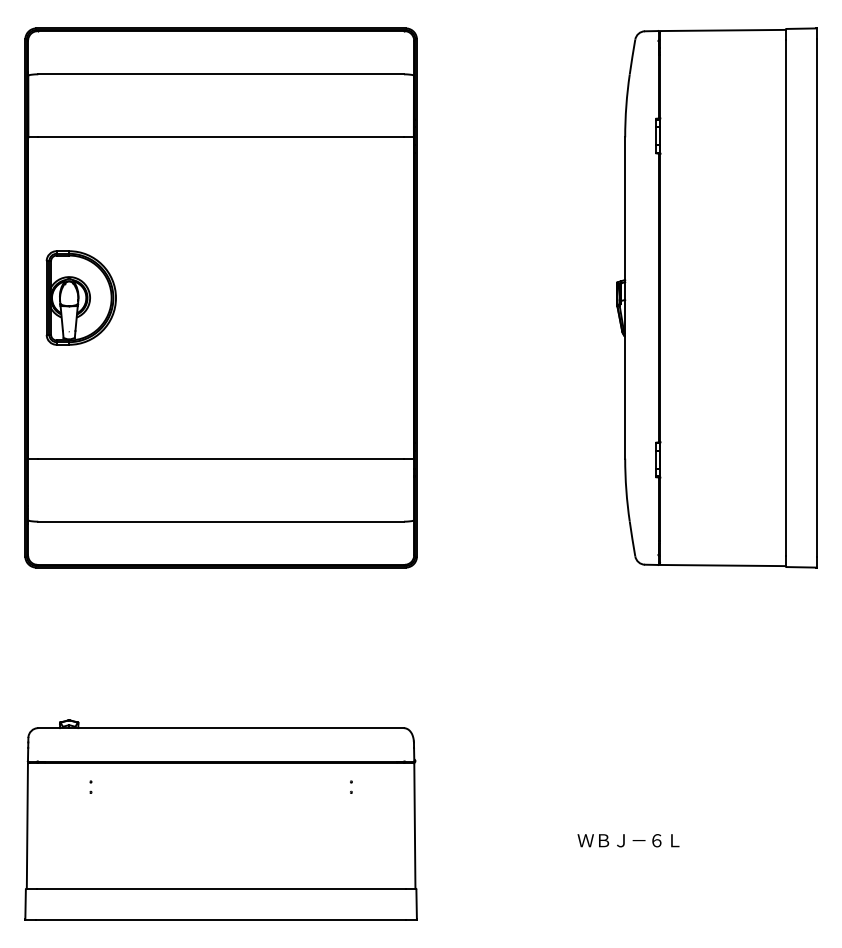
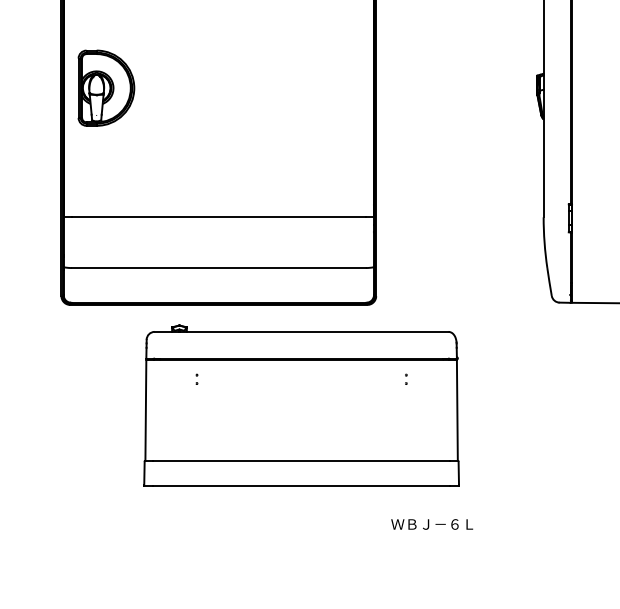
part: (220, 819) -> (301, 405), moved
text: (628, 840) -> (432, 524), moved

